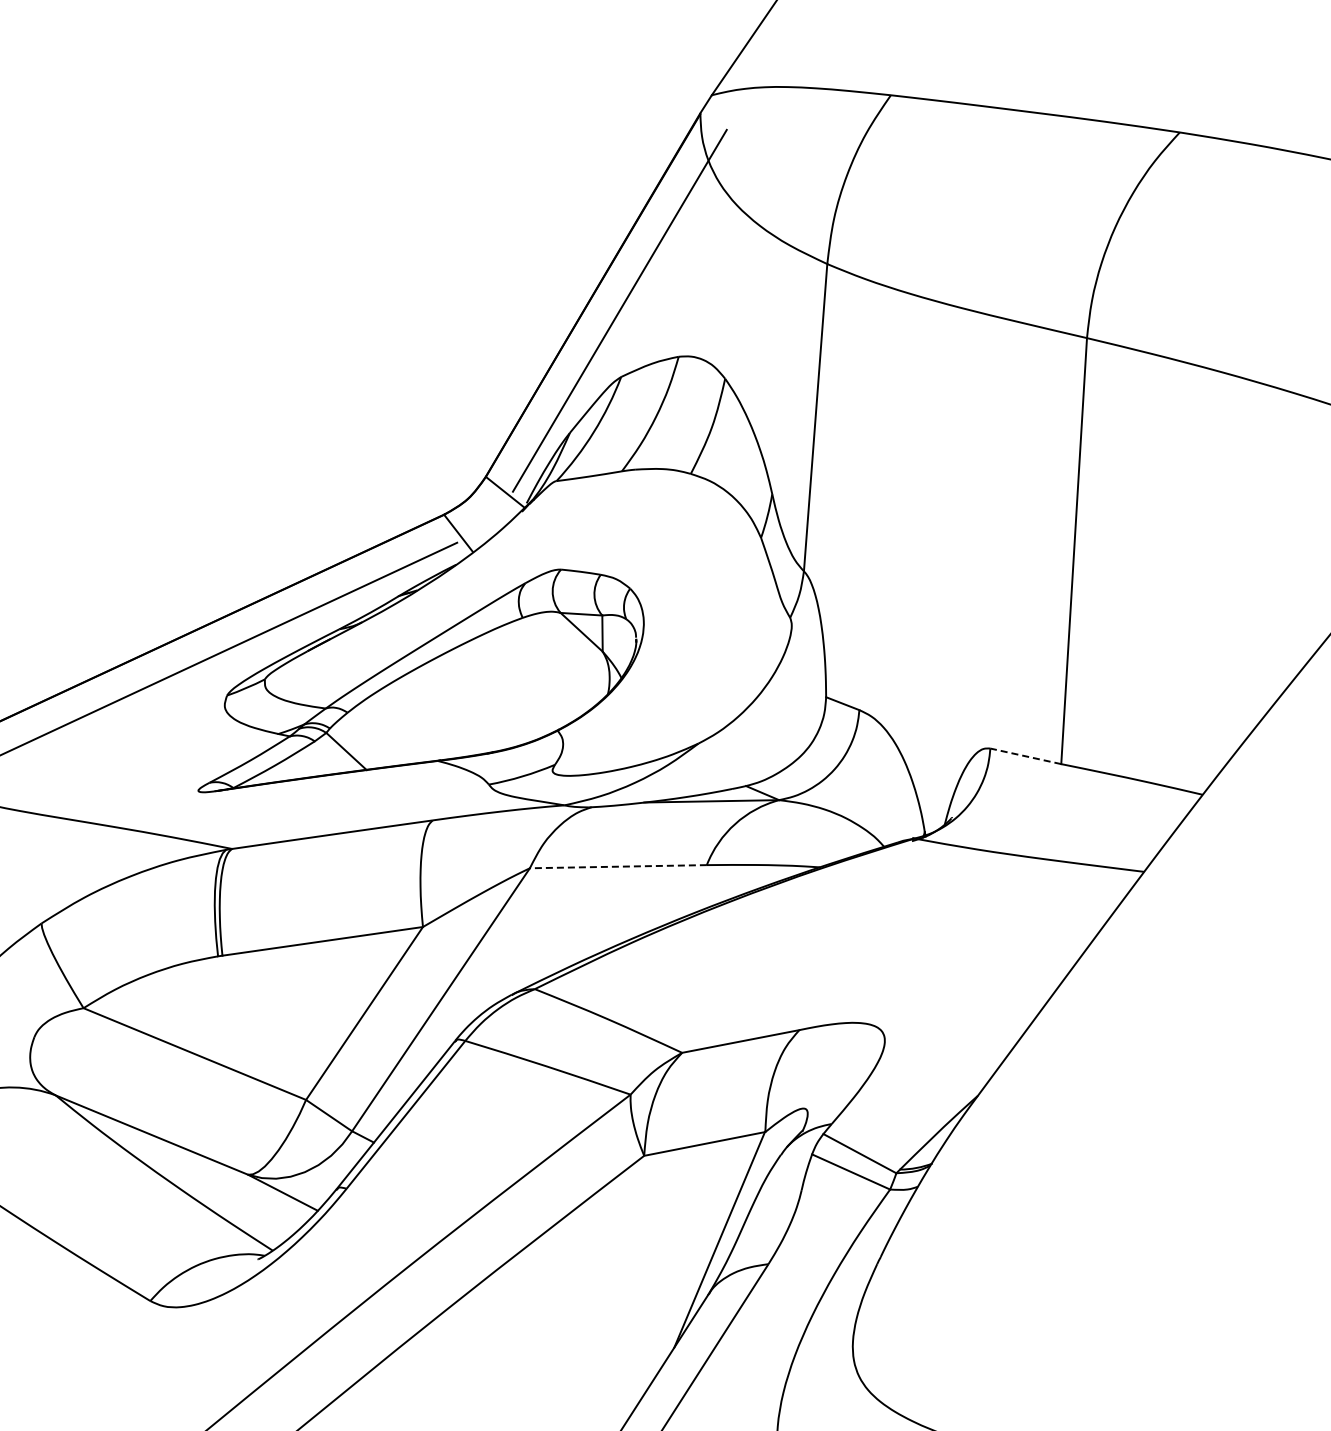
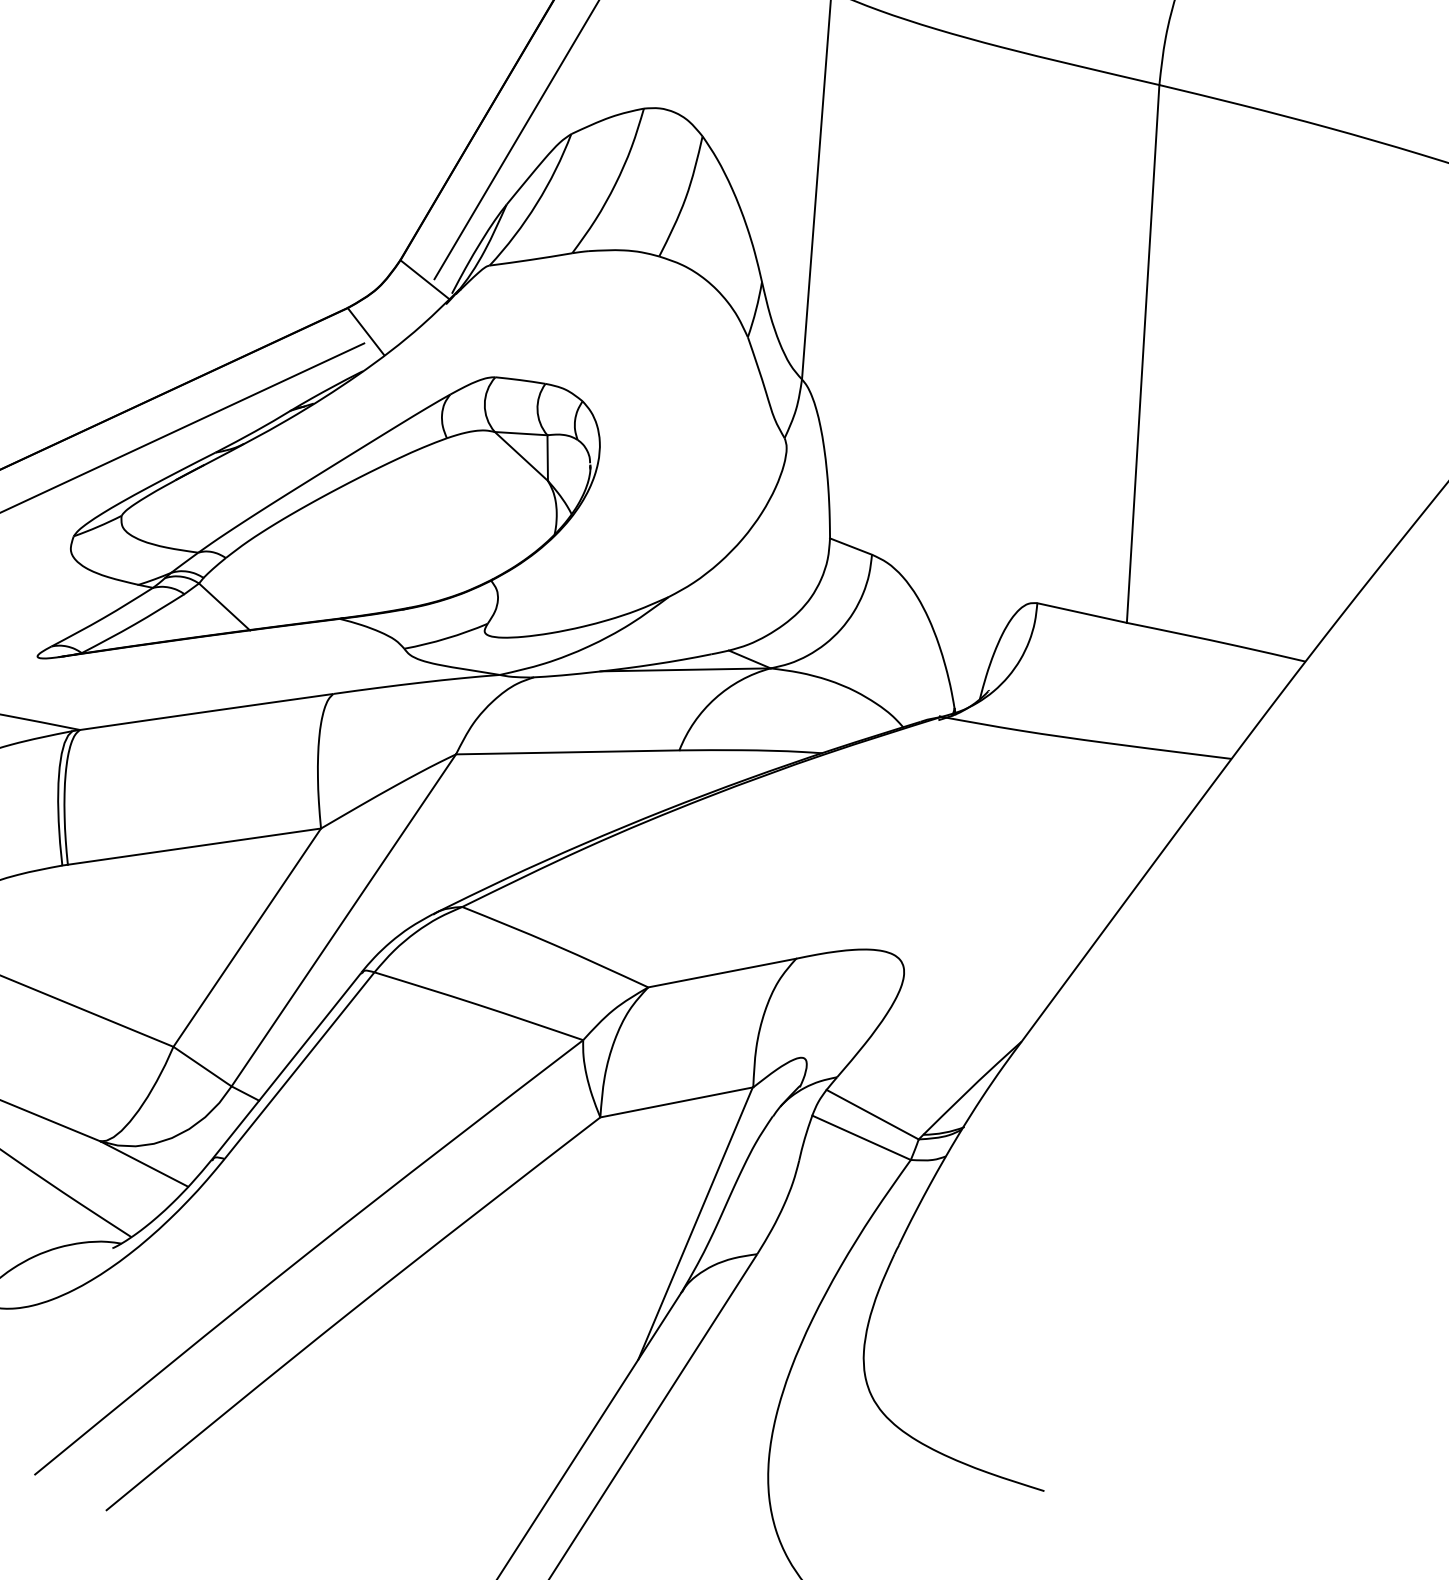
line: (1025, 756) -> (1081, 613), dashed -> solid
line: (618, 866) -> (567, 752), dashed -> solid

